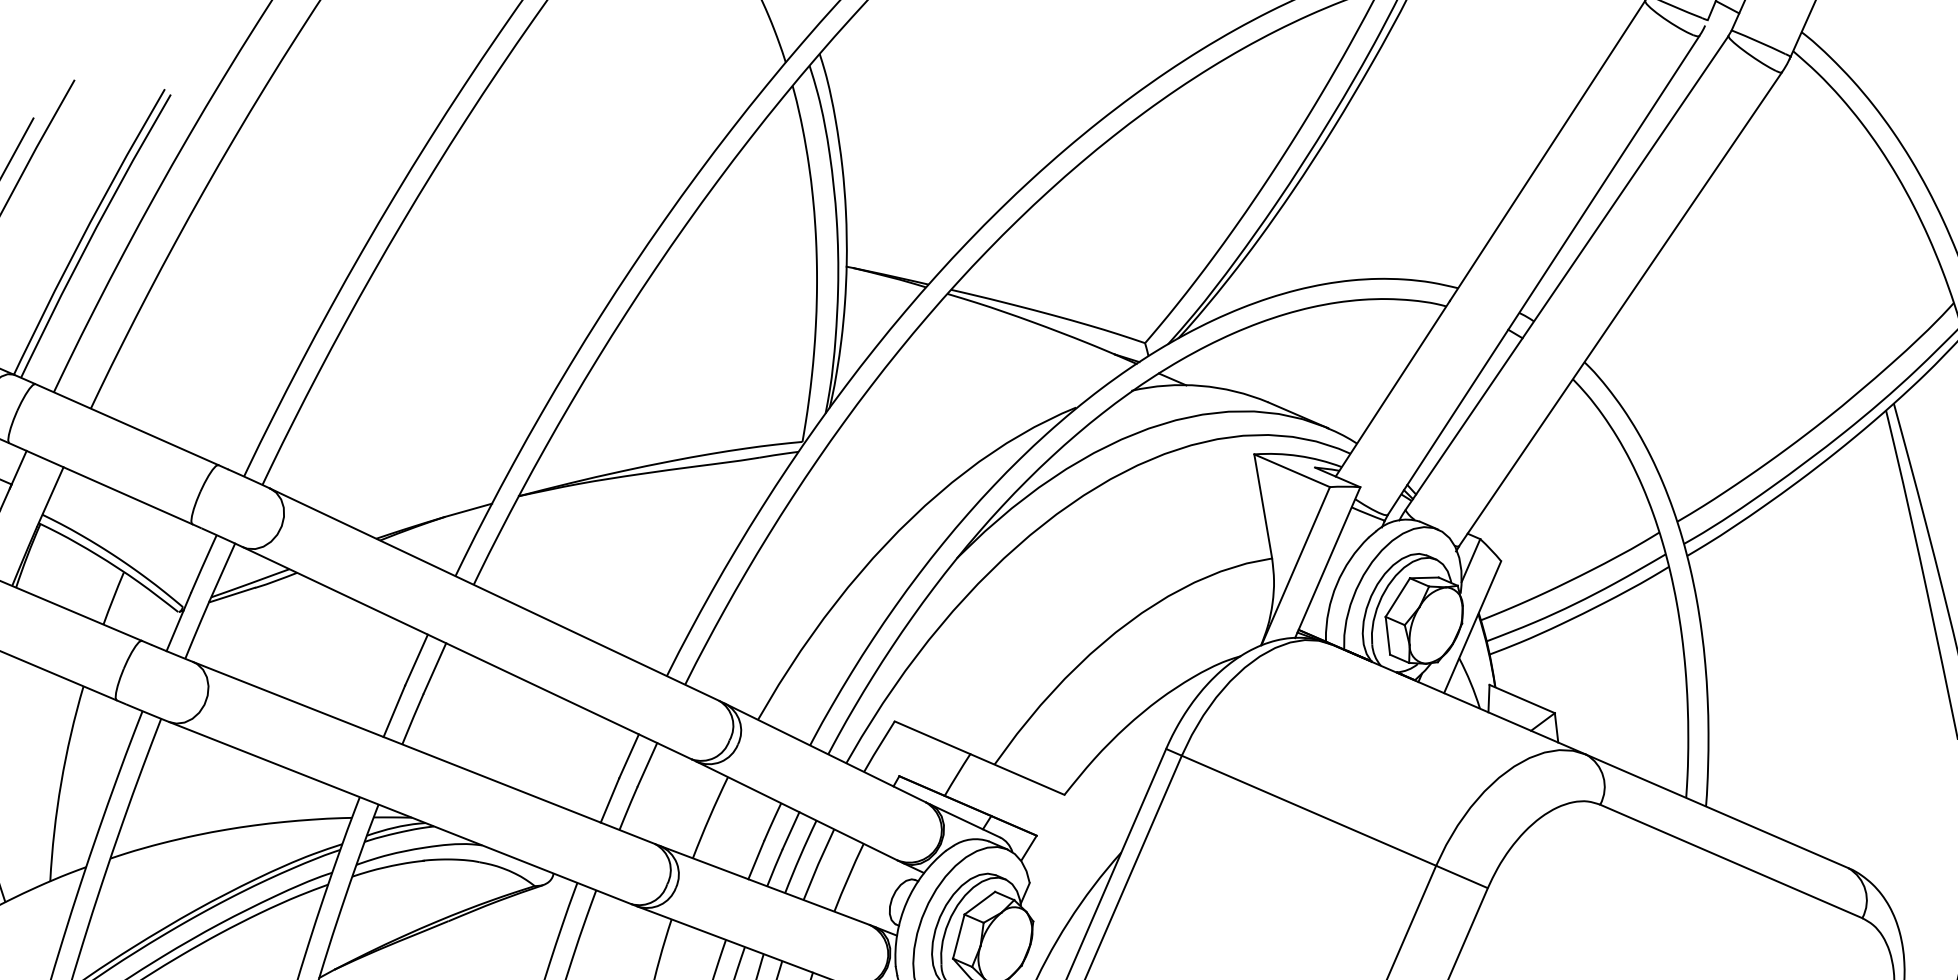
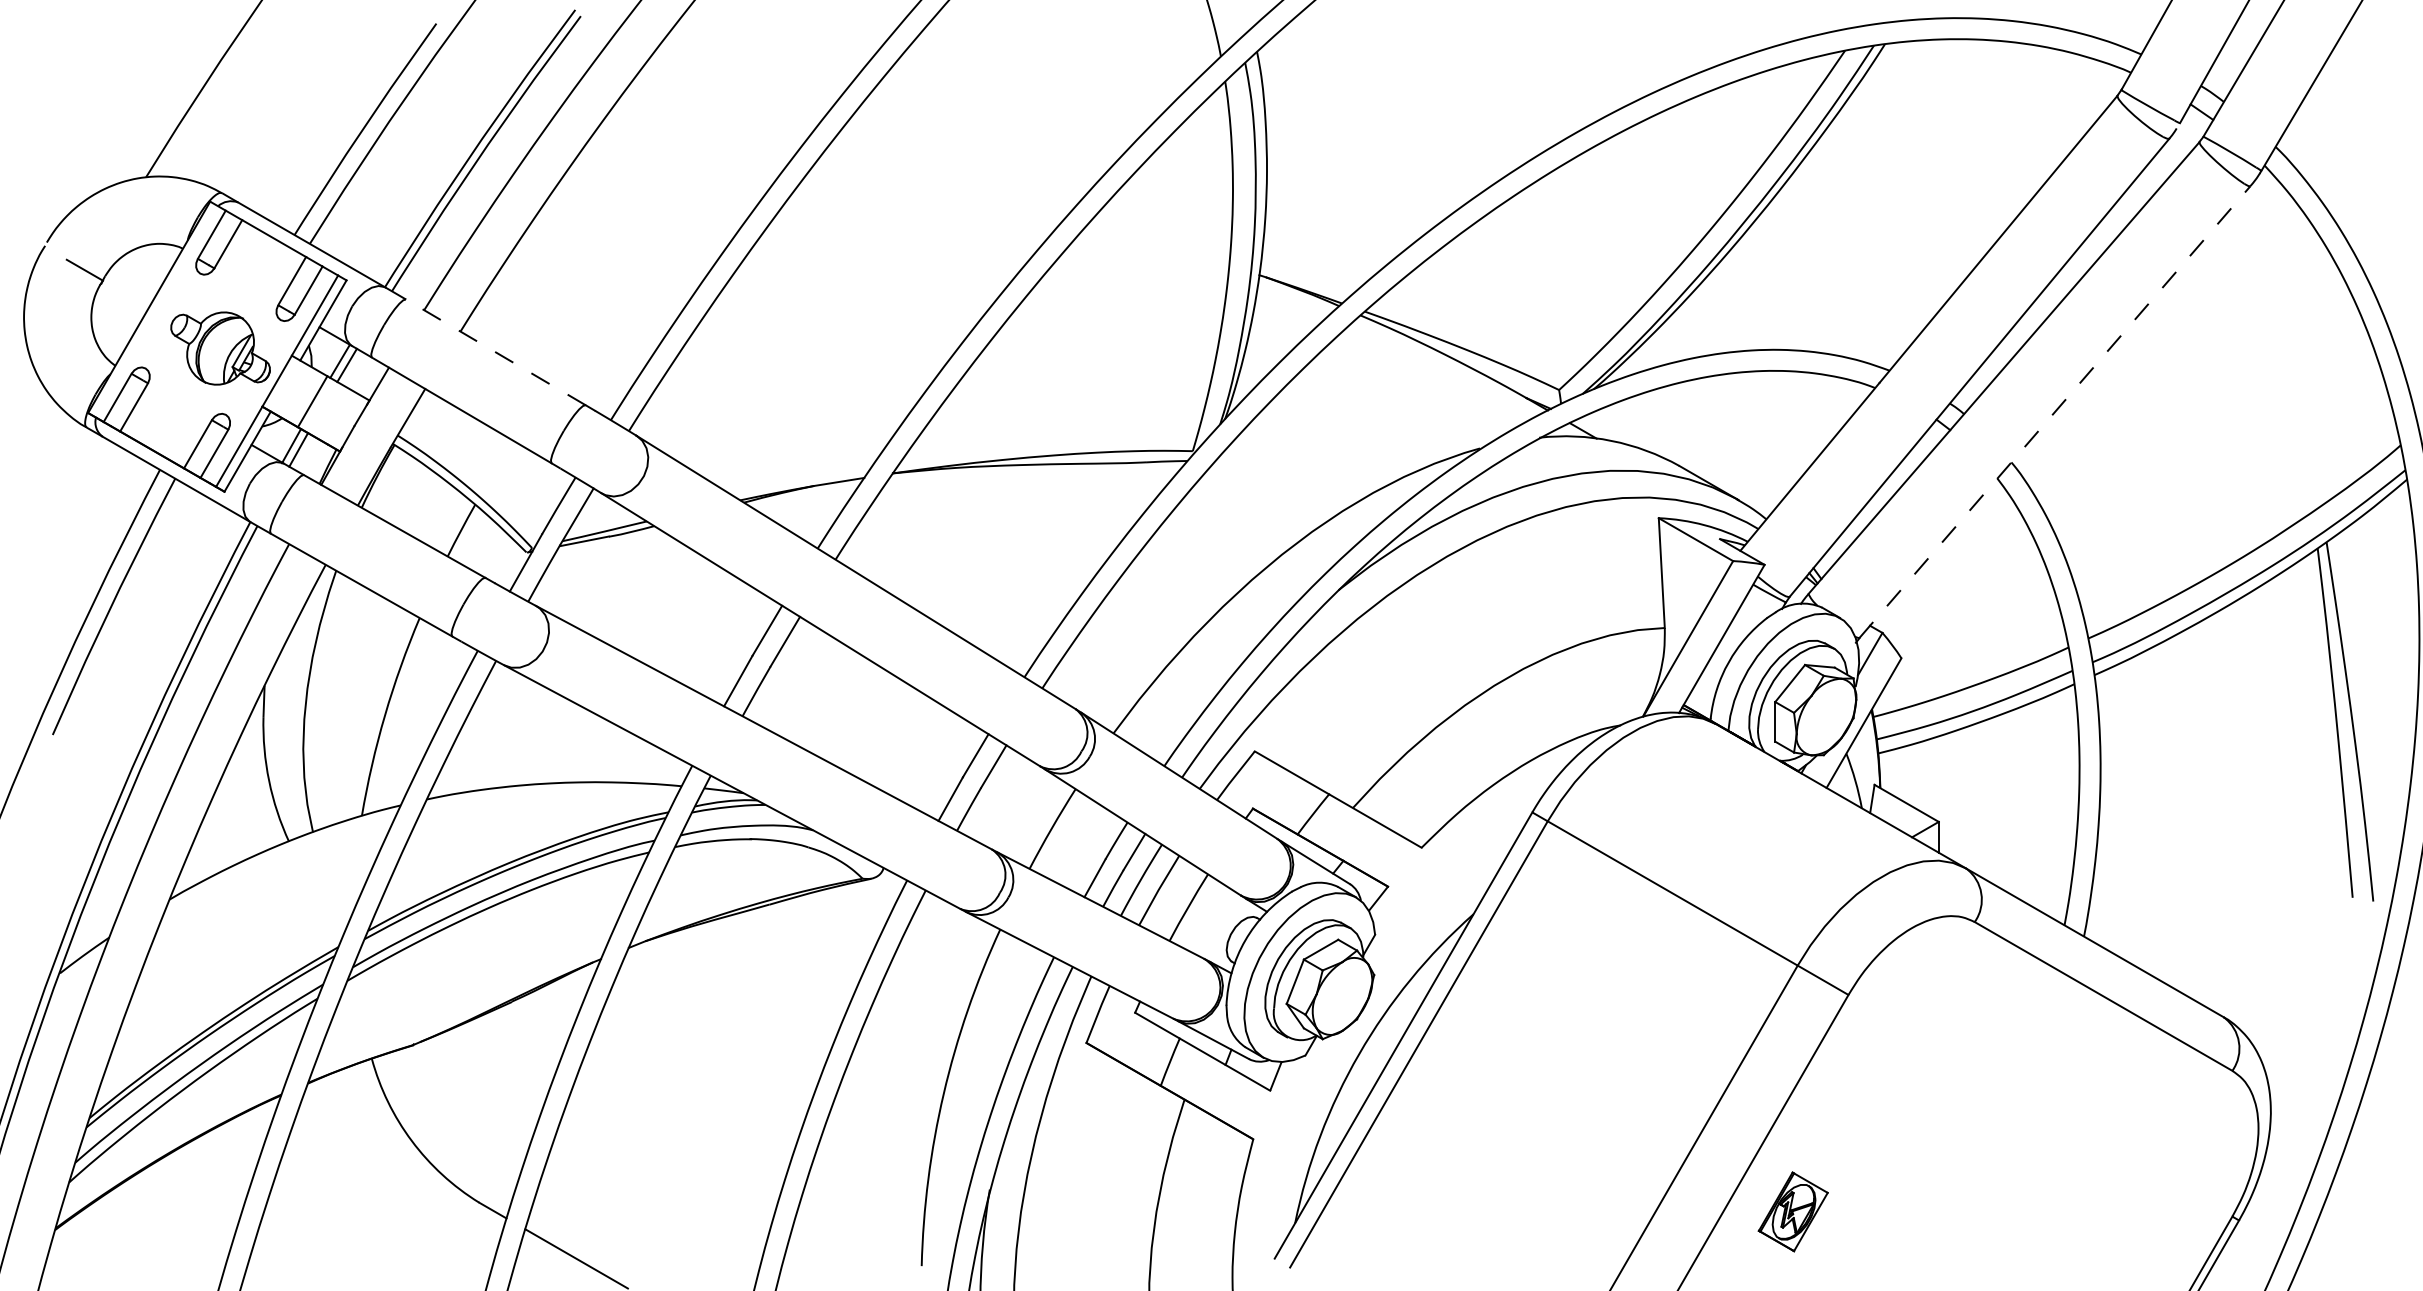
line: (1620, 309) -> (2054, 412), solid -> dashed
line: (126, 424) -> (495, 352), solid -> dashed

